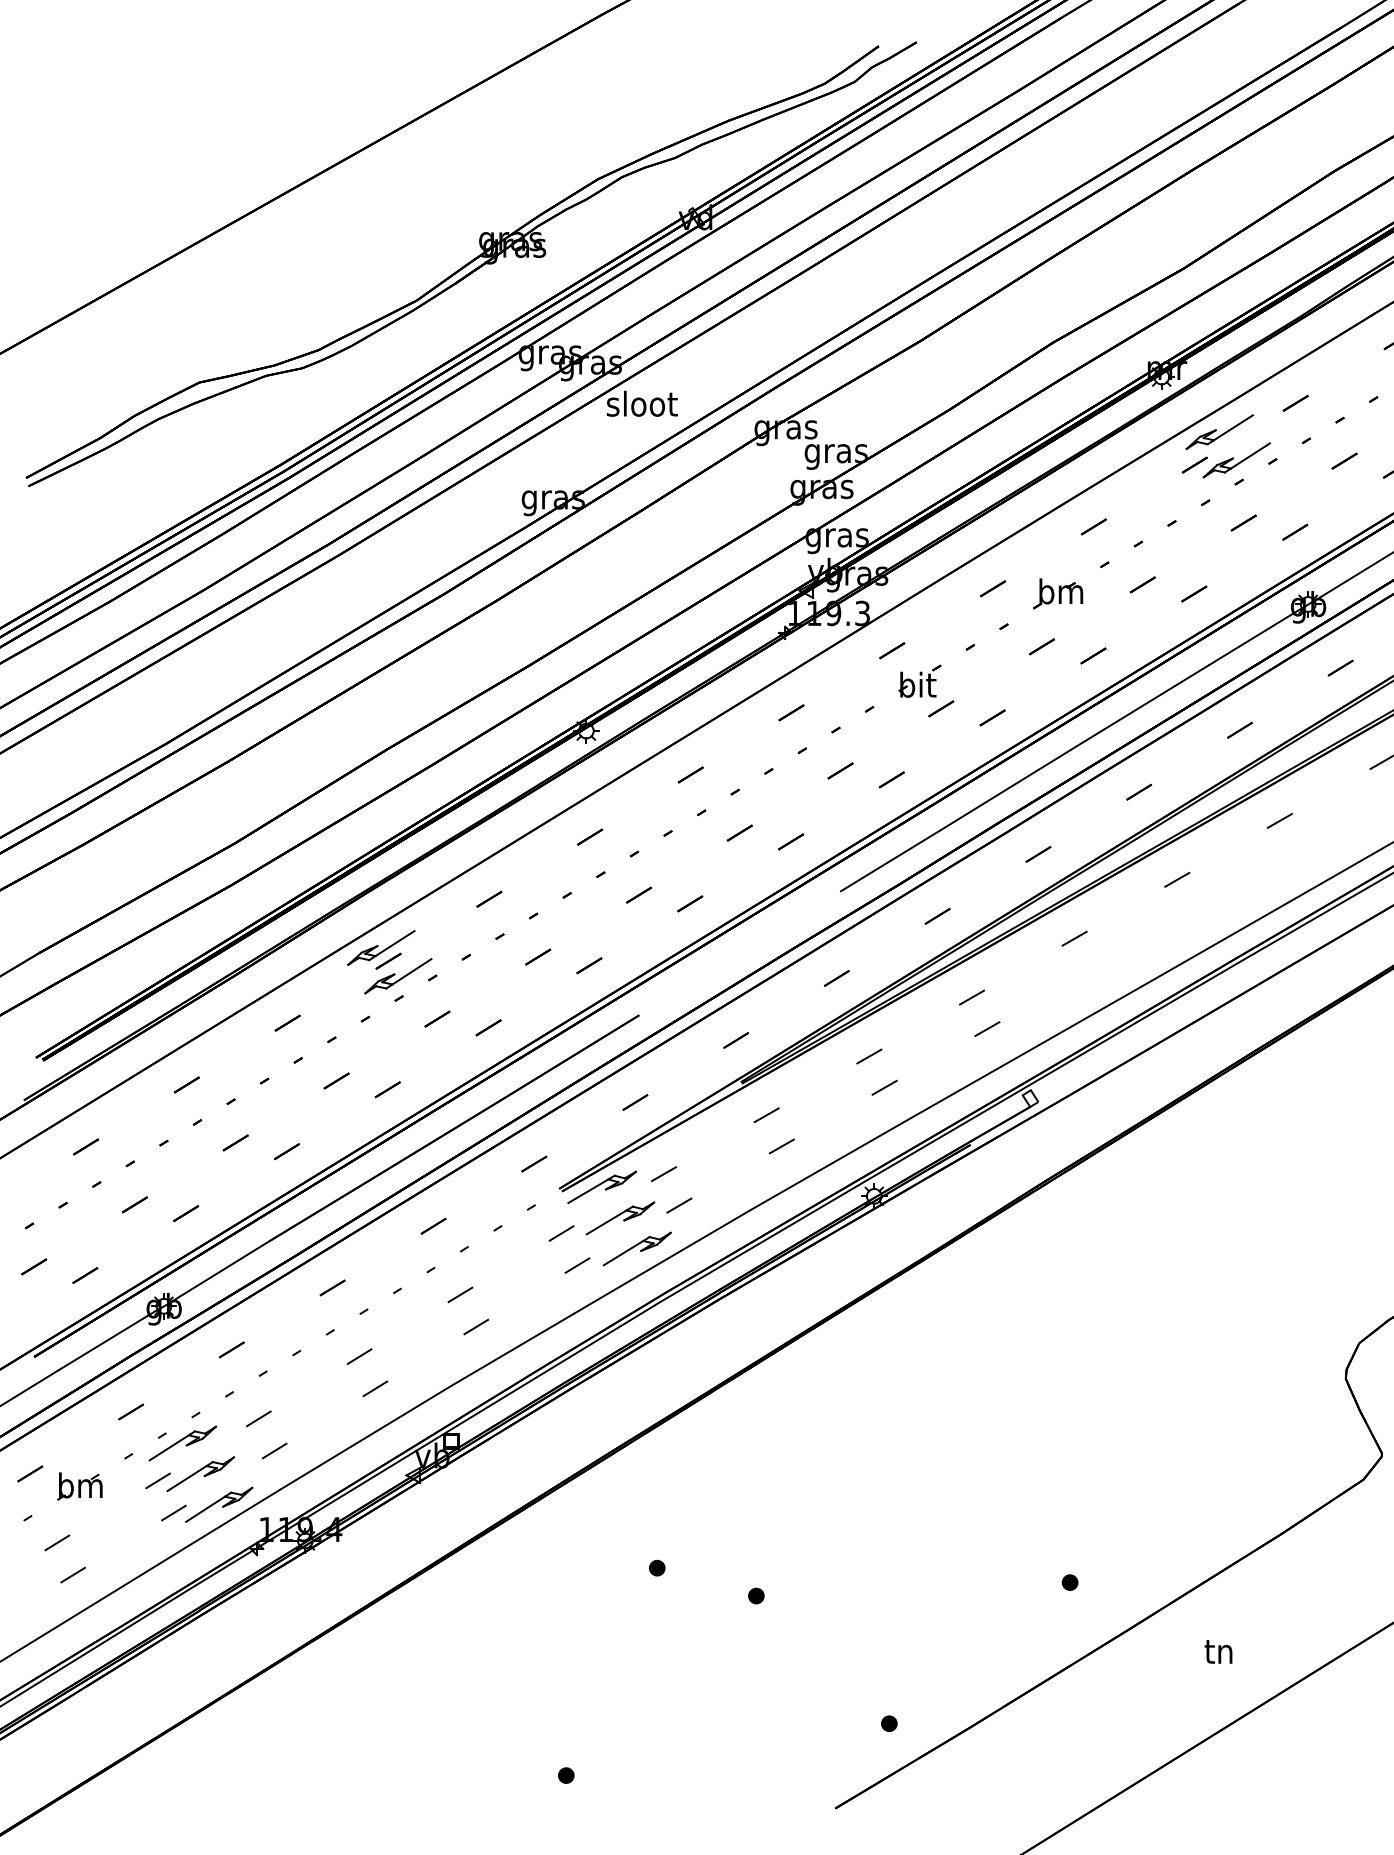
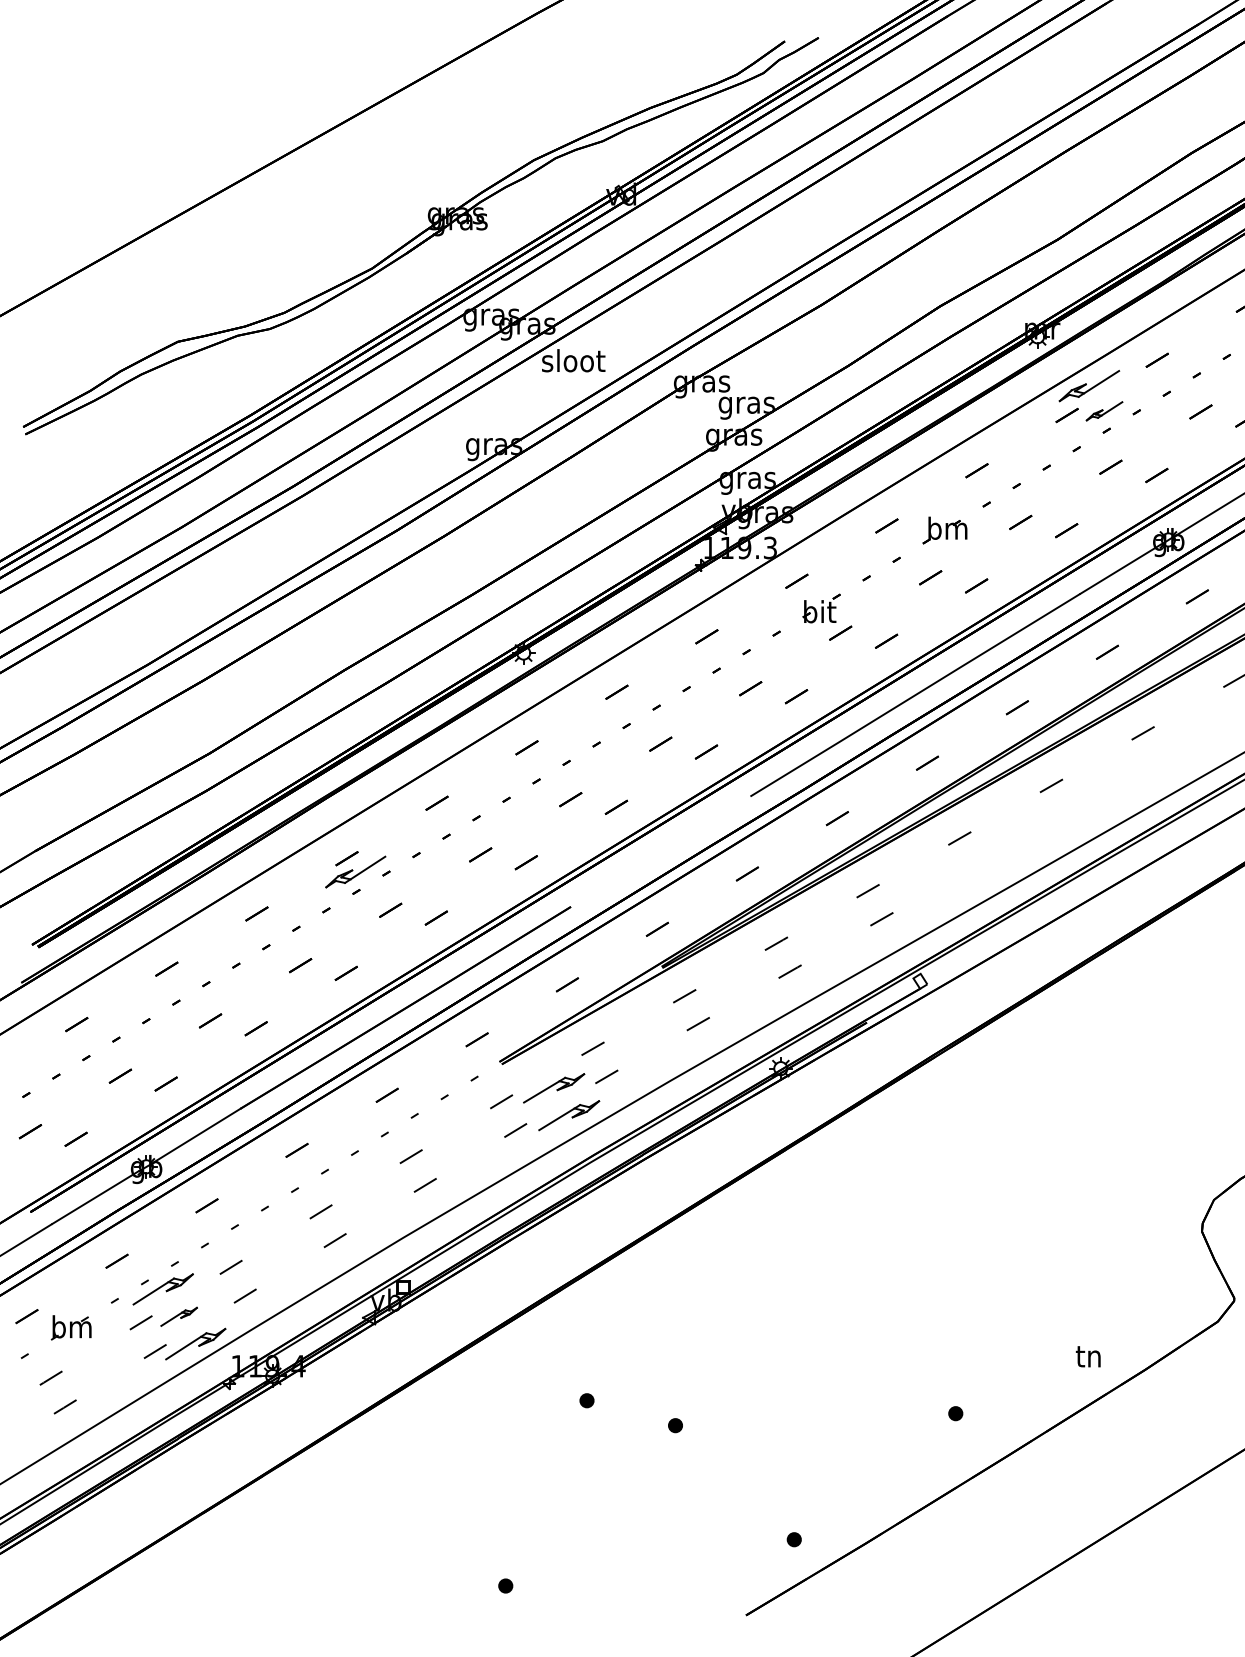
part: (1236, 460) -> (1104, 411), size x0.6
part: (381, 947) -> (340, 846), removed
part: (601, 1186) -> (537, 1059), removed
part: (200, 1474) -> (179, 1317), size x0.6
text: (1218, 1651) -> (1088, 1356), moved

